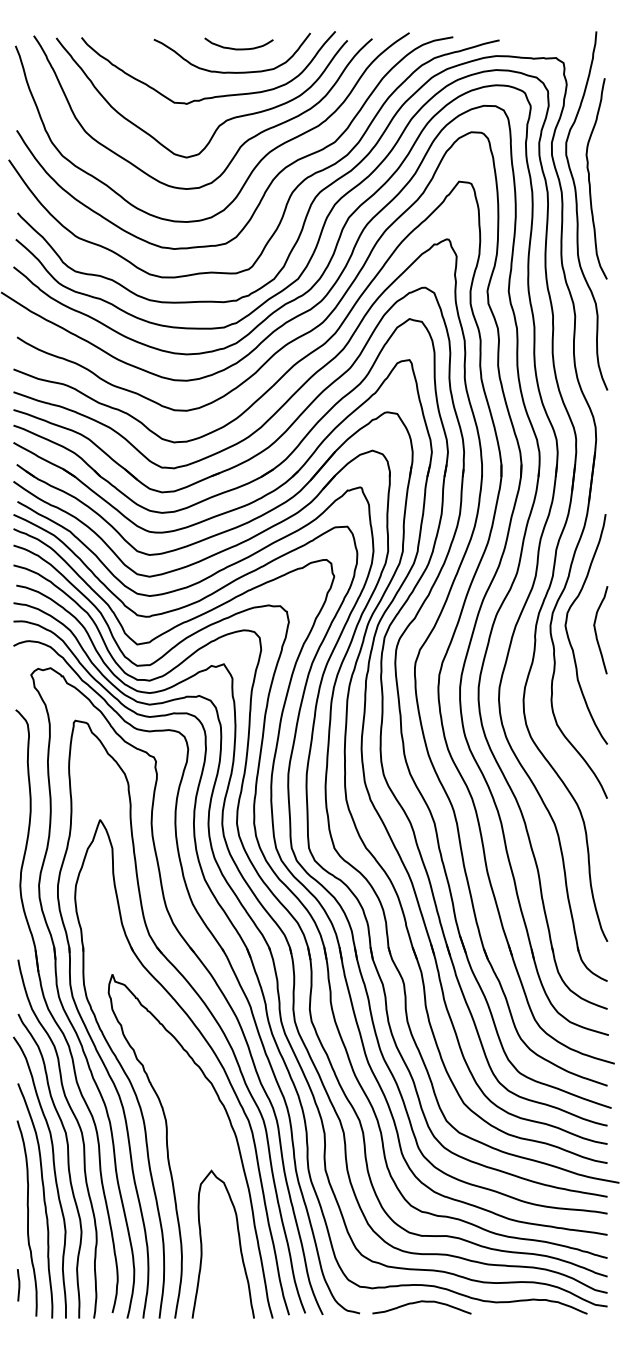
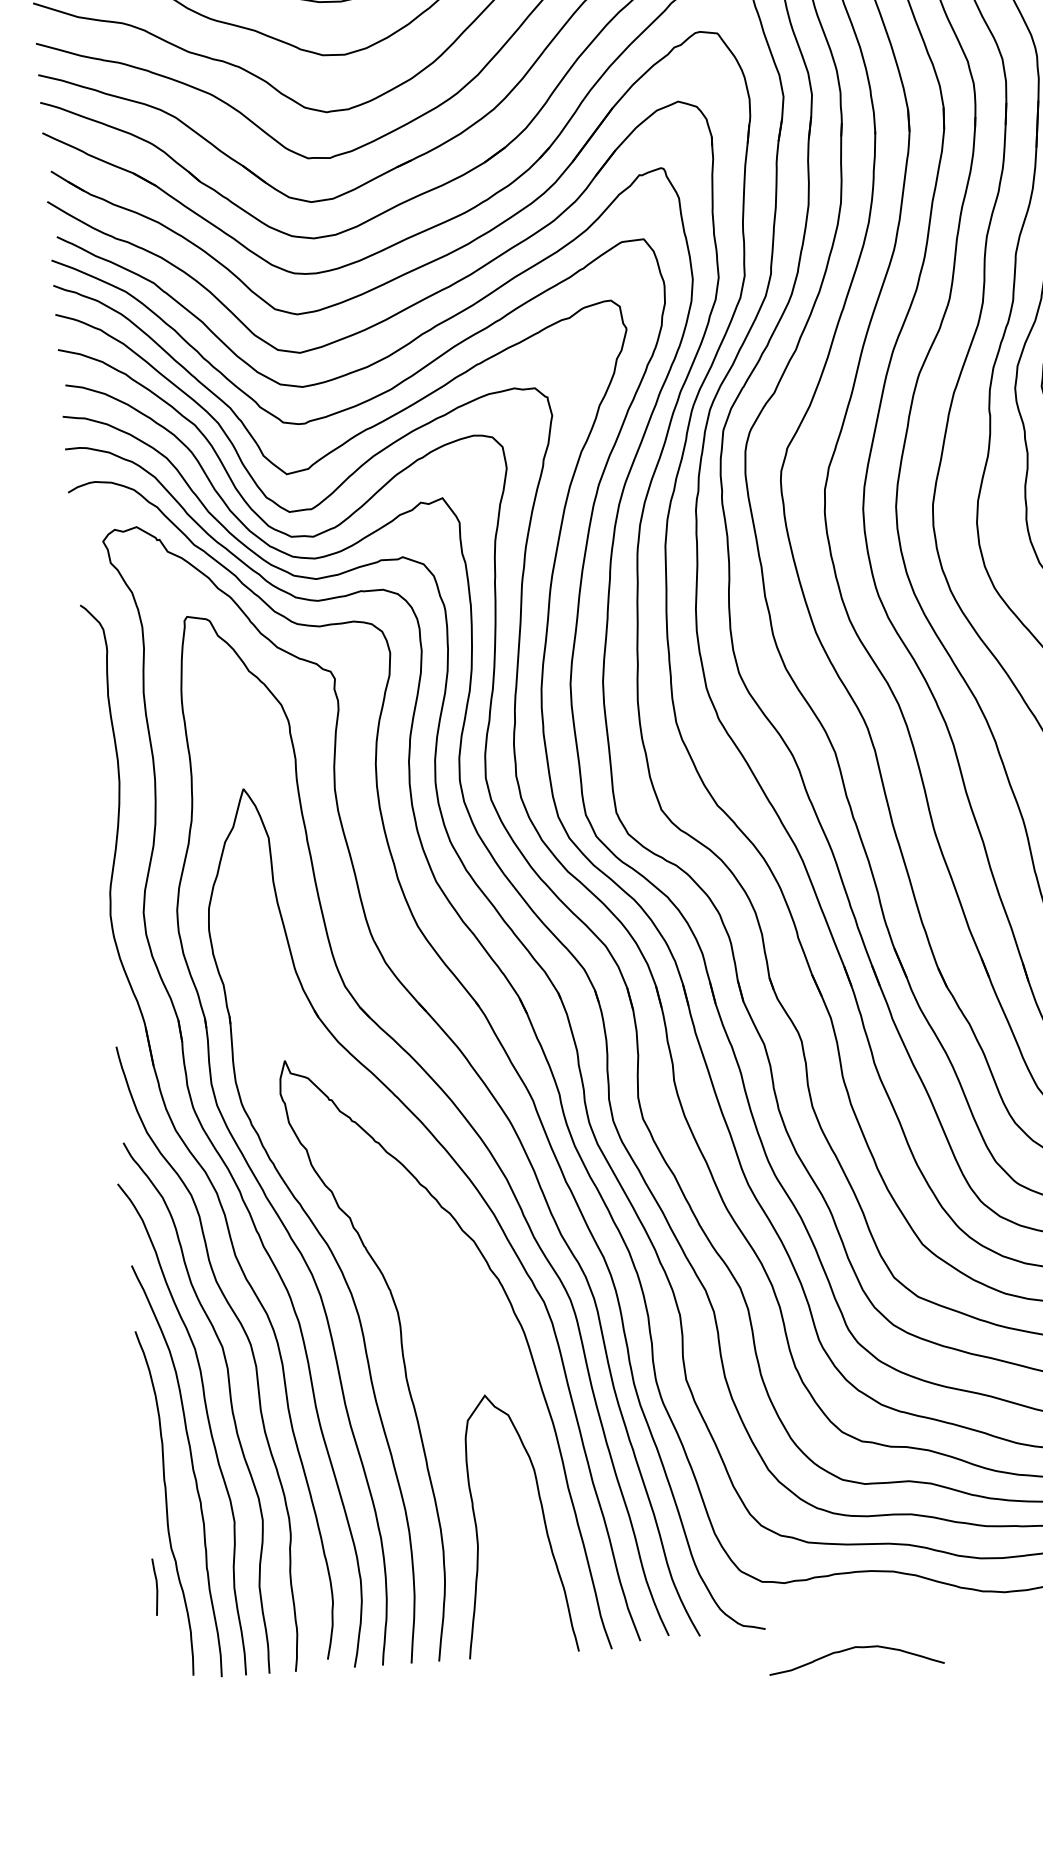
line: (18, 1285) -> (155, 1587), moved
curve: (421, 1302) -> (854, 1649), moved

